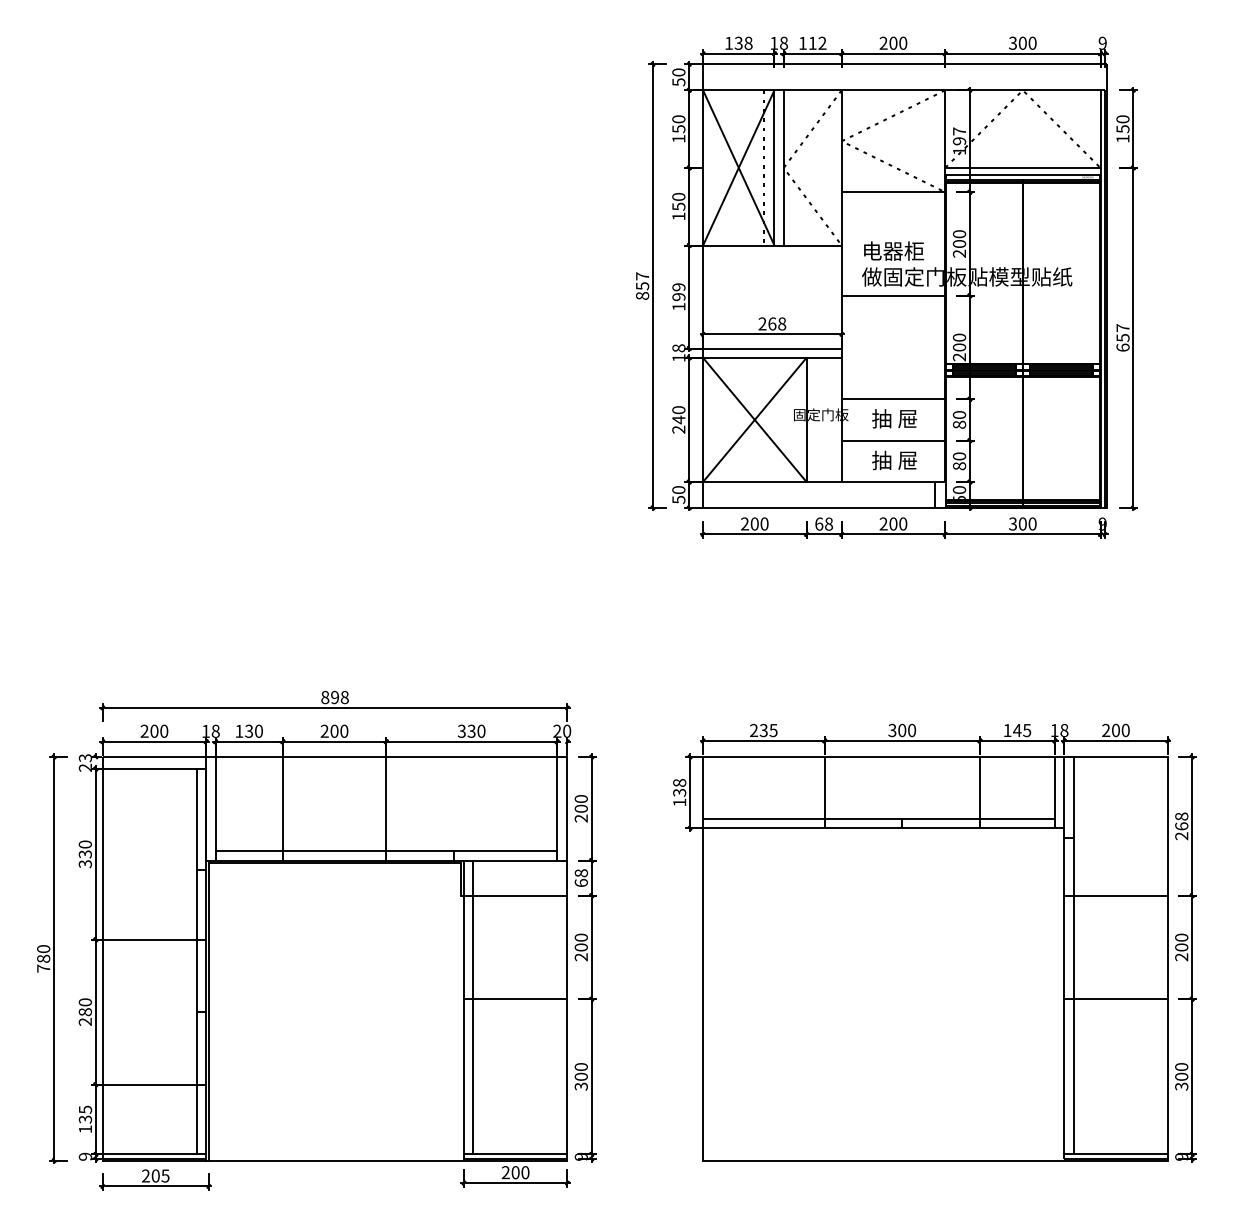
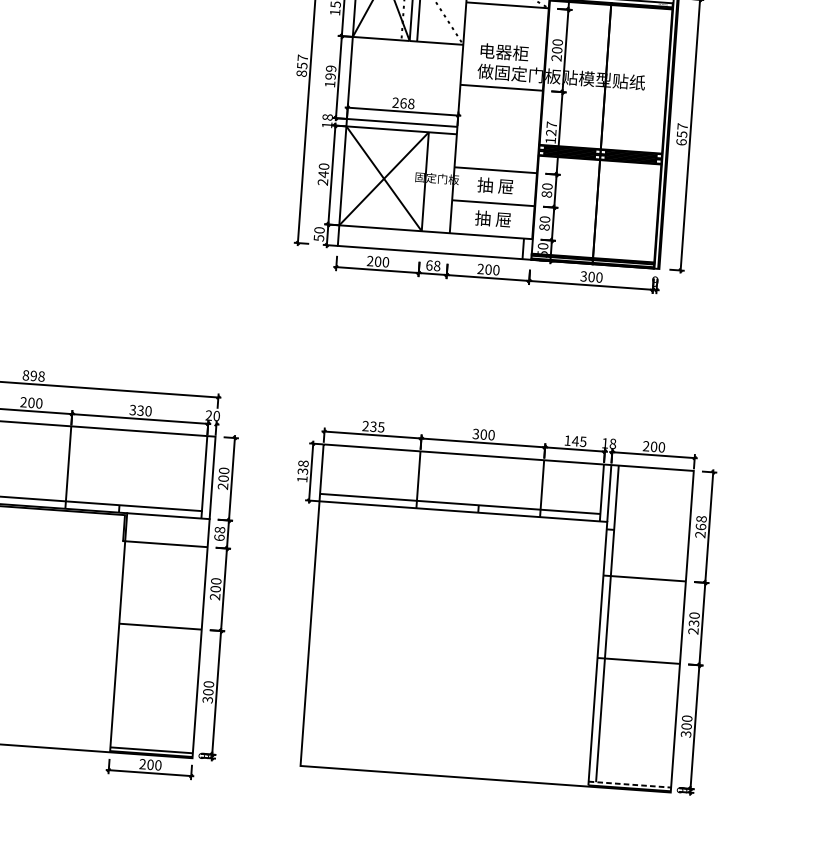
text: (959, 347) -> (551, 132), 200 -> 127
text: (1181, 947) -> (693, 623), 200 -> 230
line: (473, 1007) -> (126, 630), removed
line: (1116, 1154) -> (630, 784), solid -> dashed

